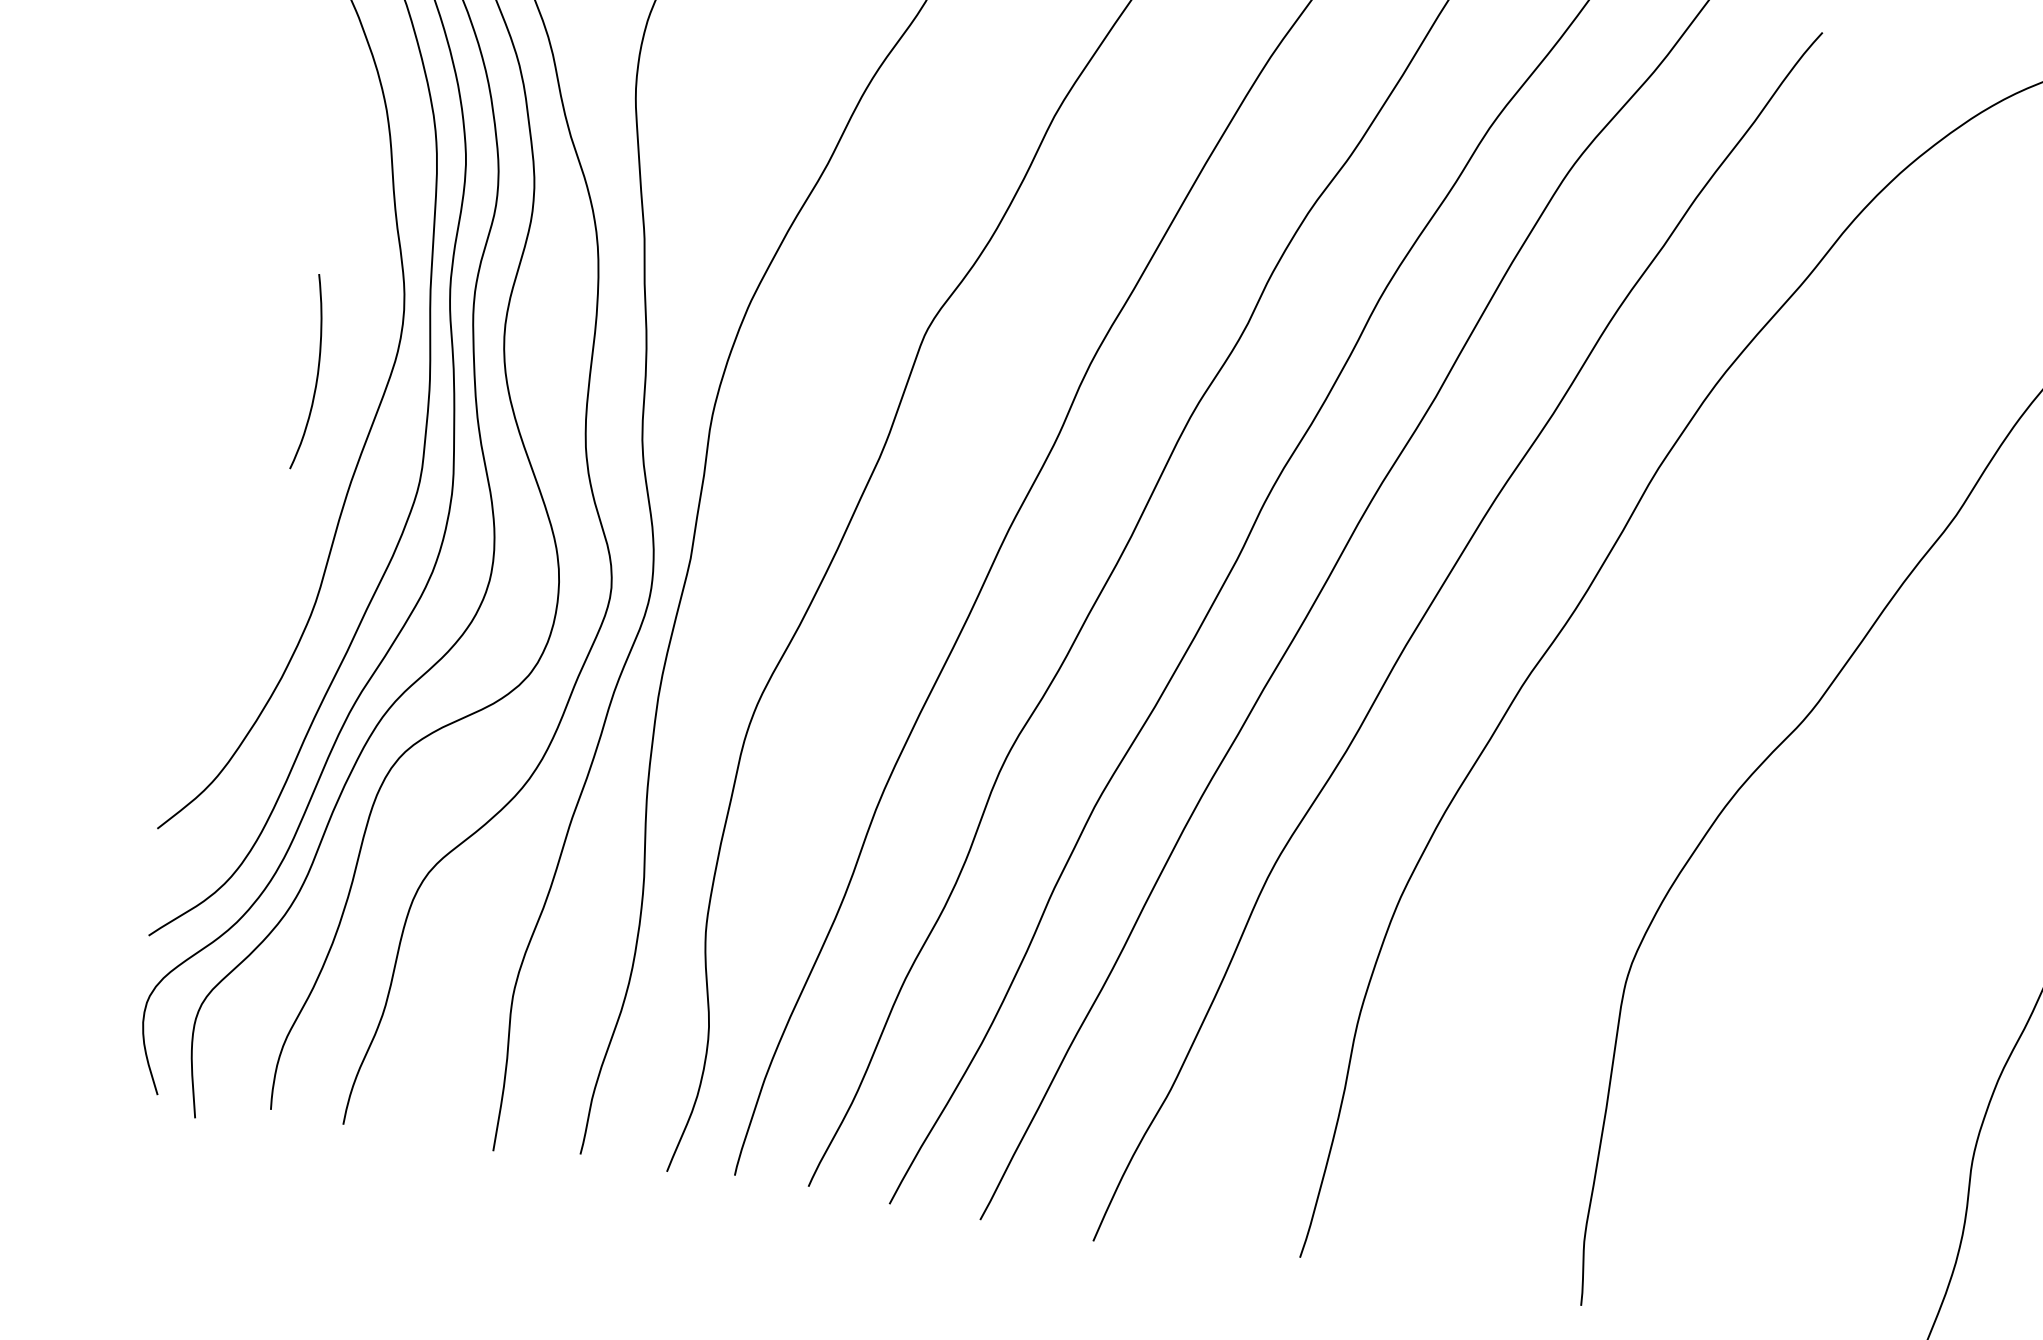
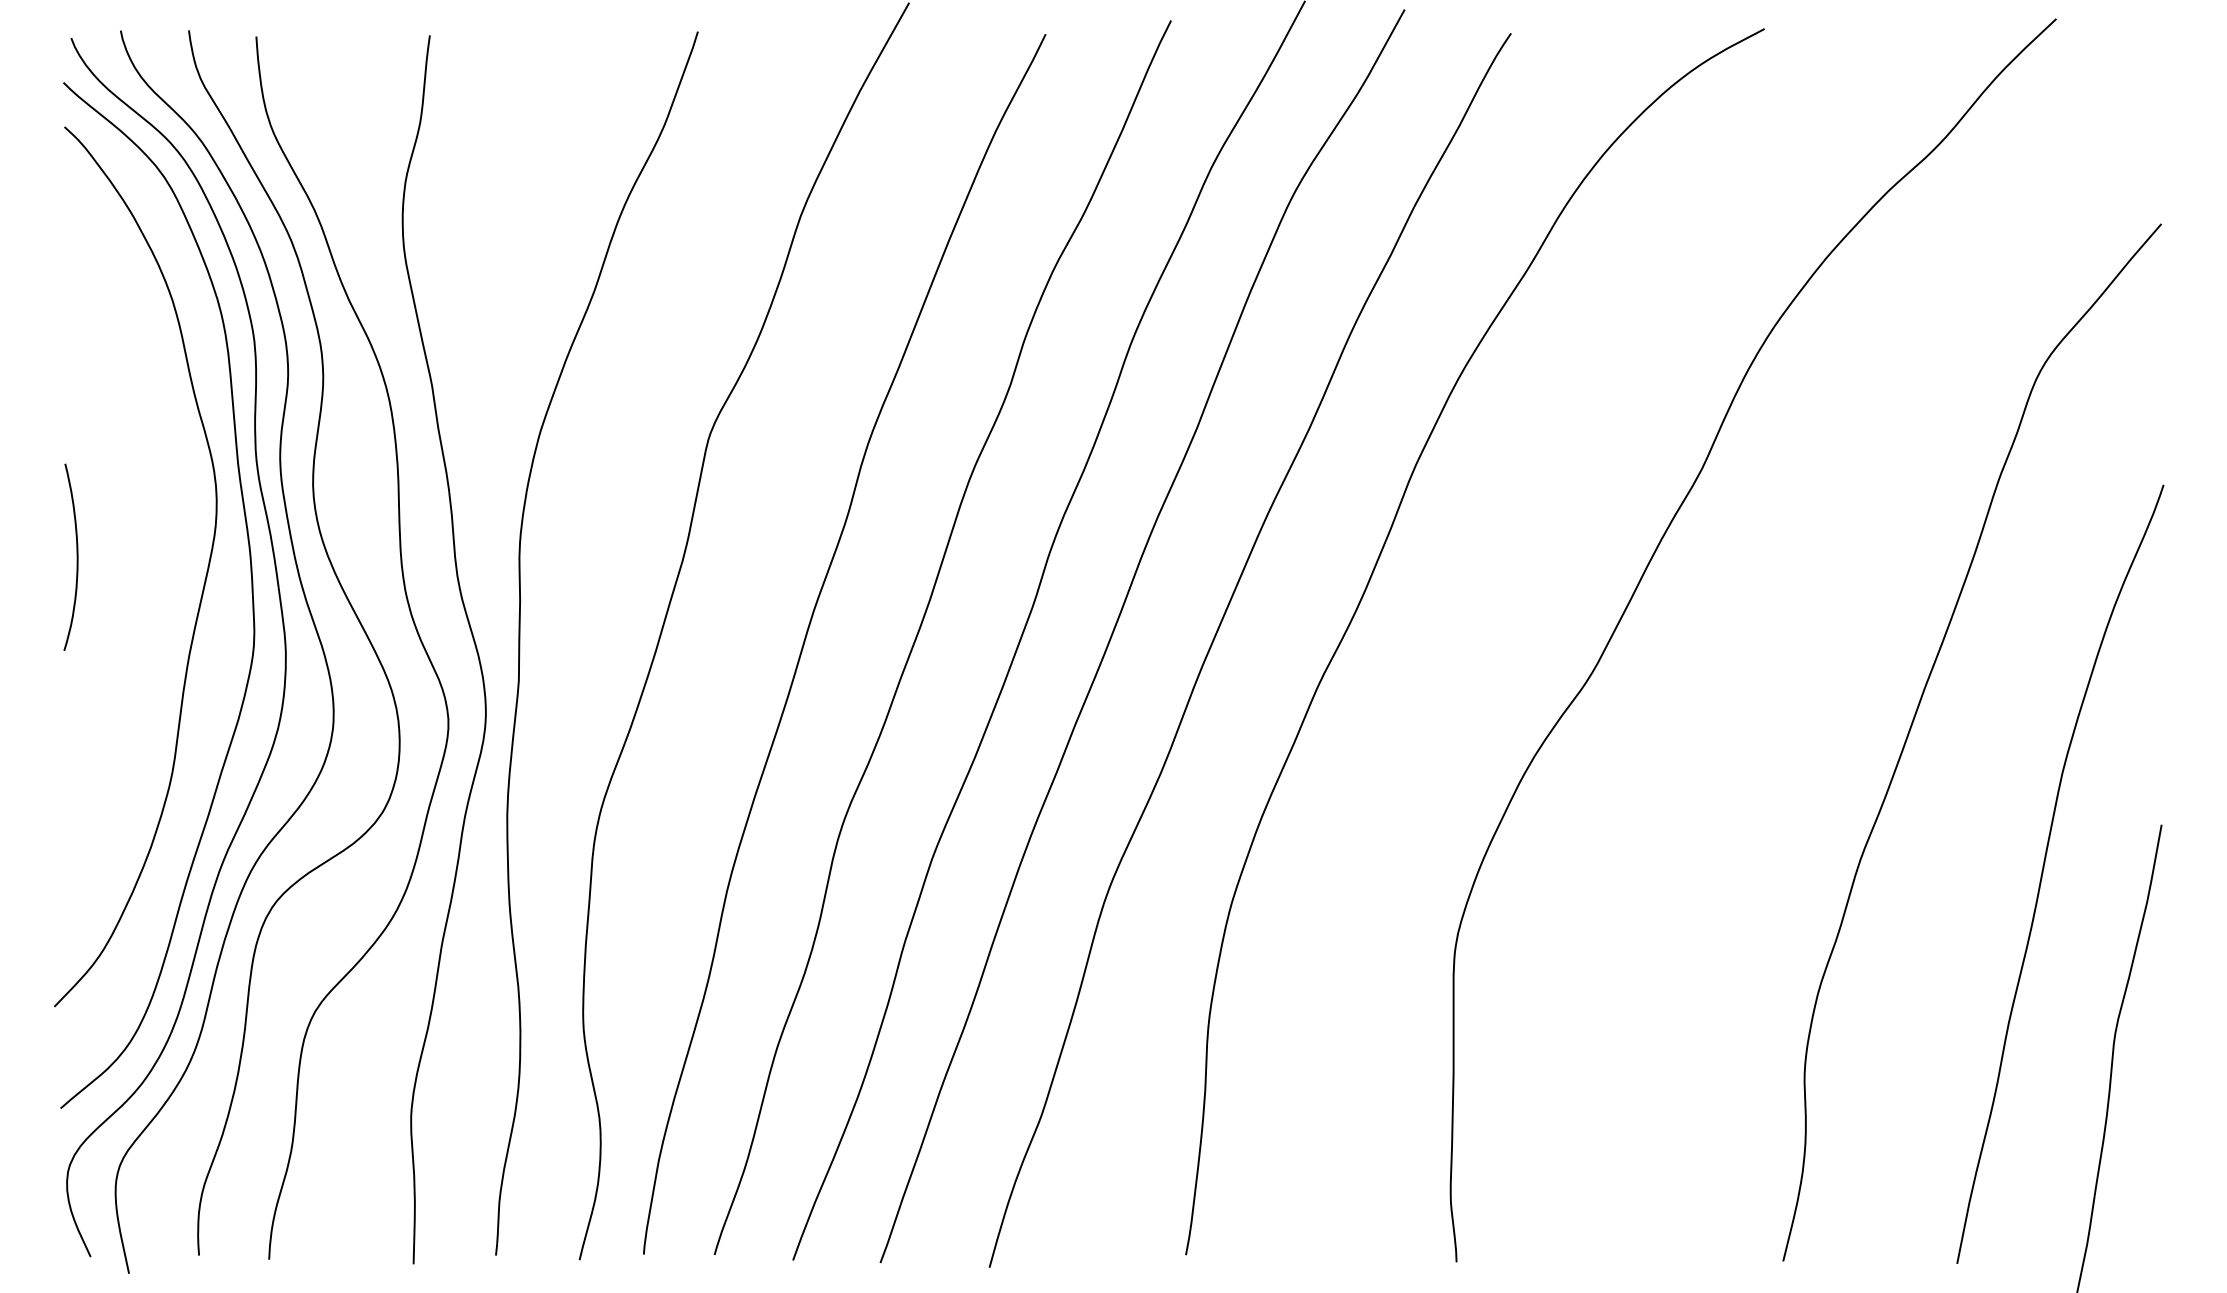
curve: (316, 372) -> (76, 556), moved

